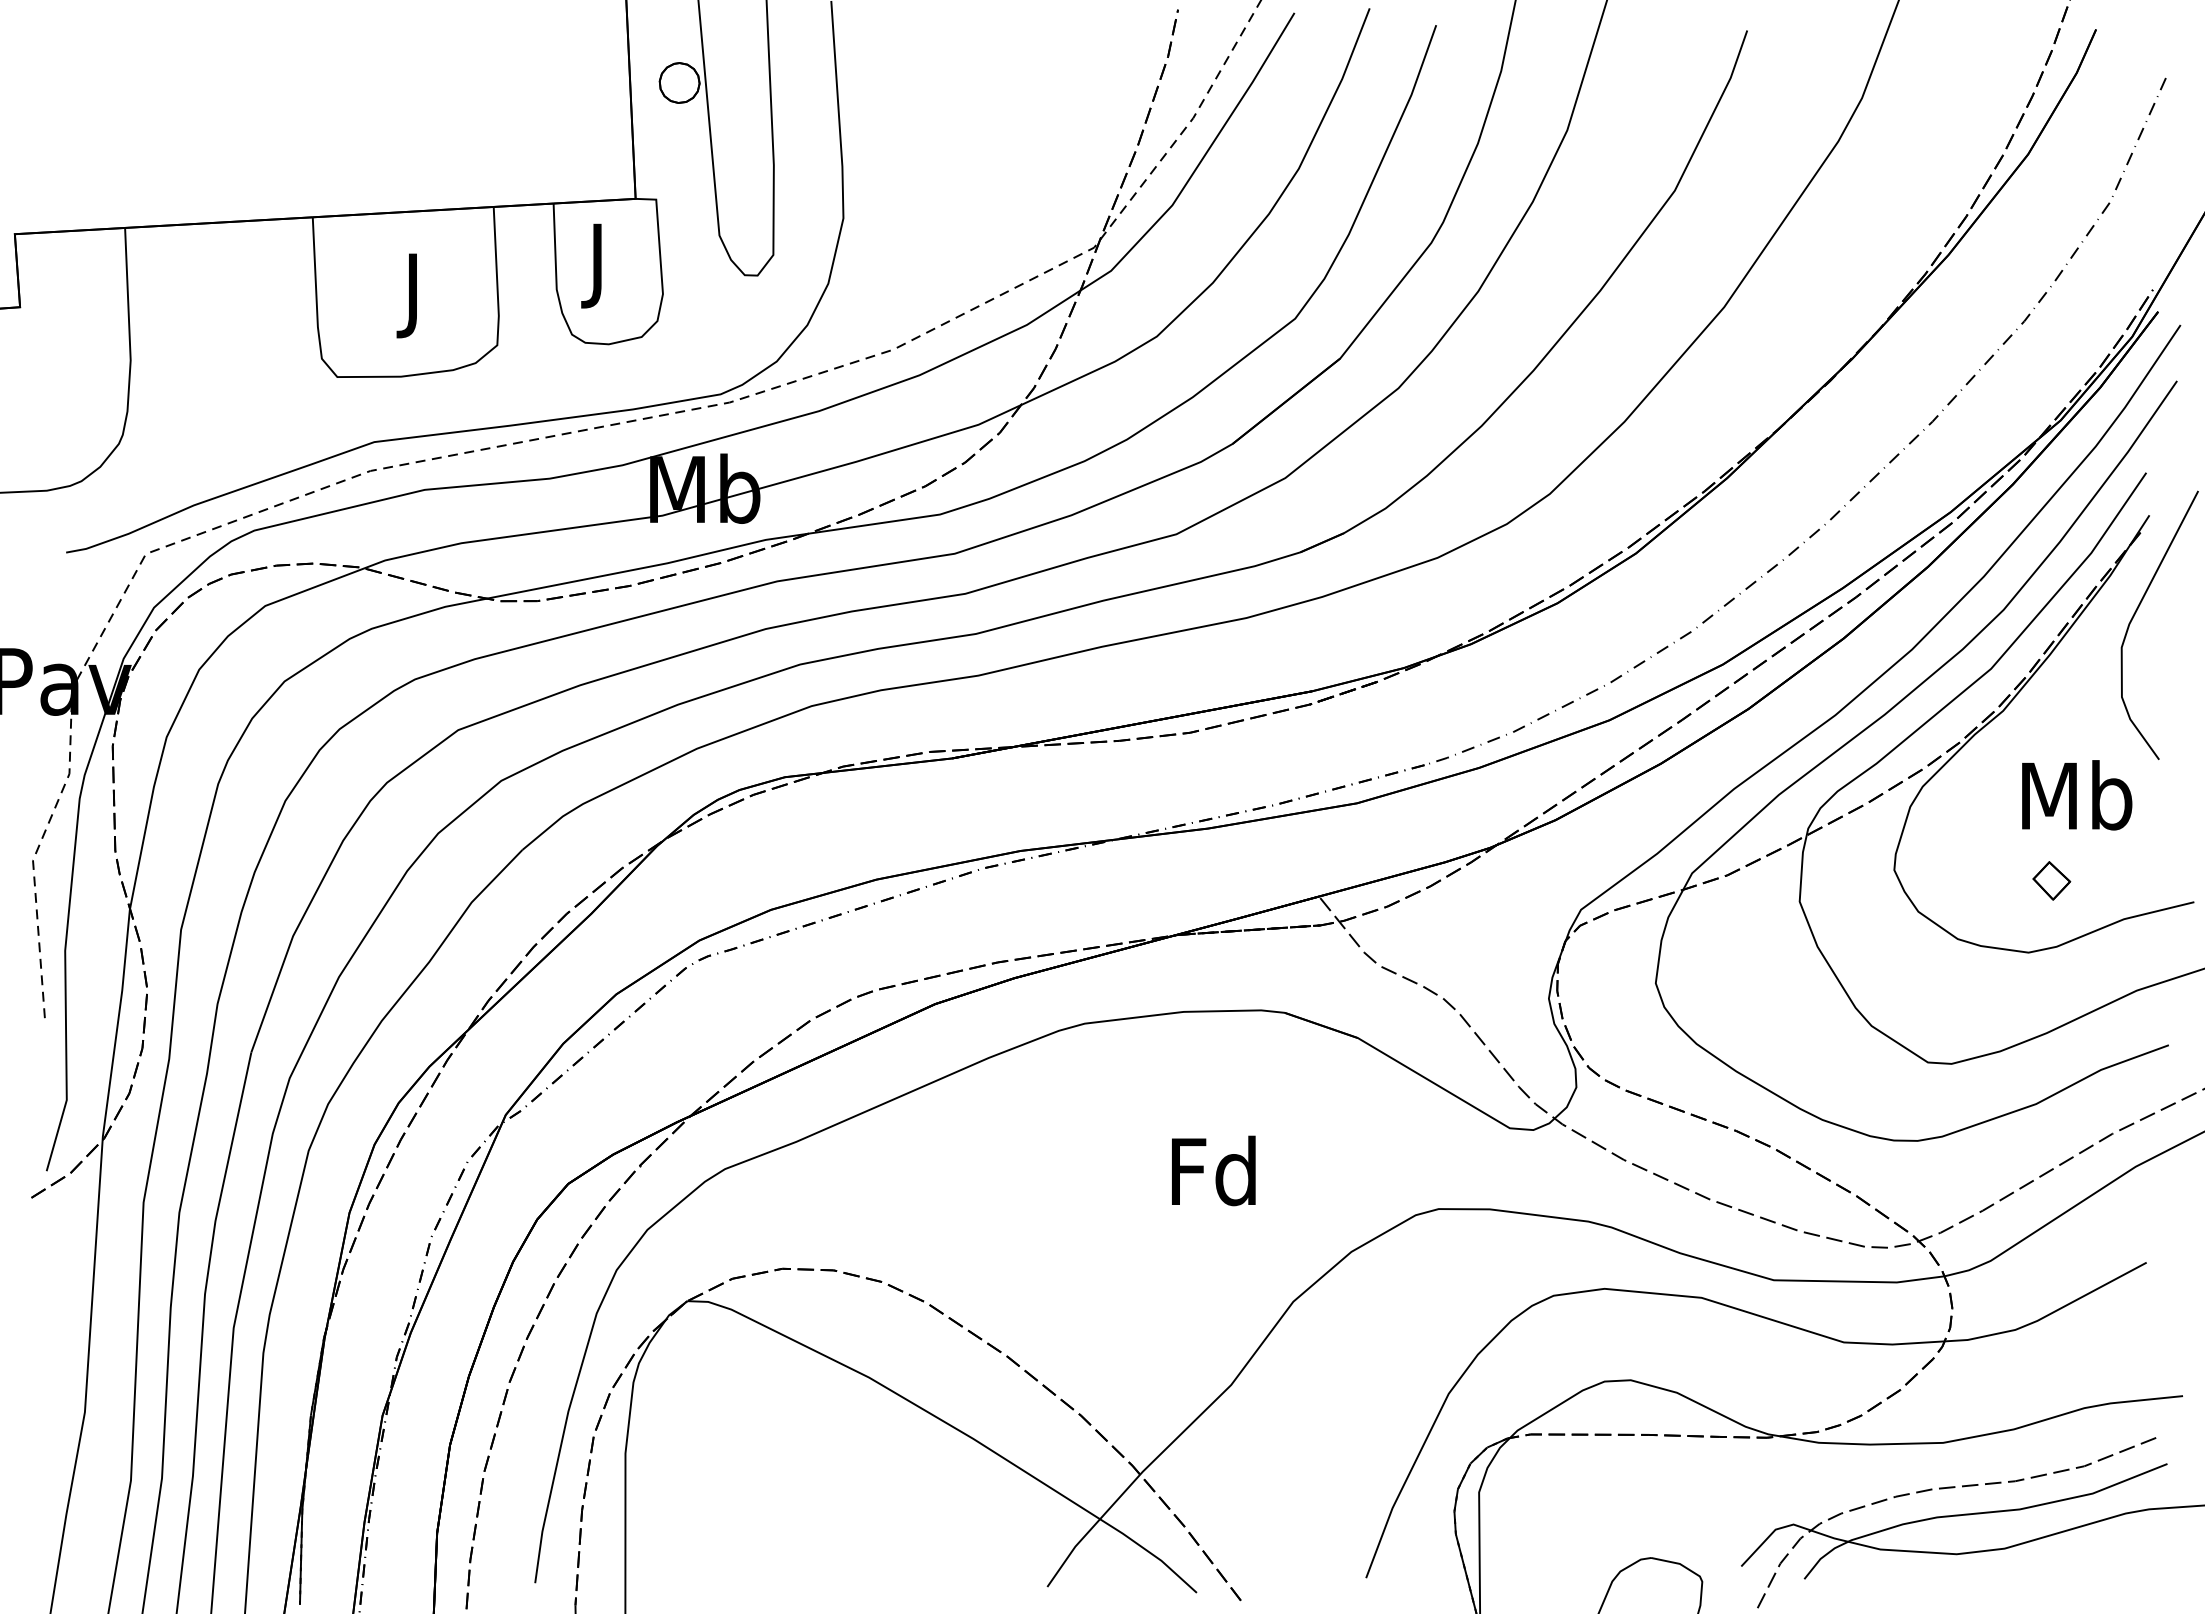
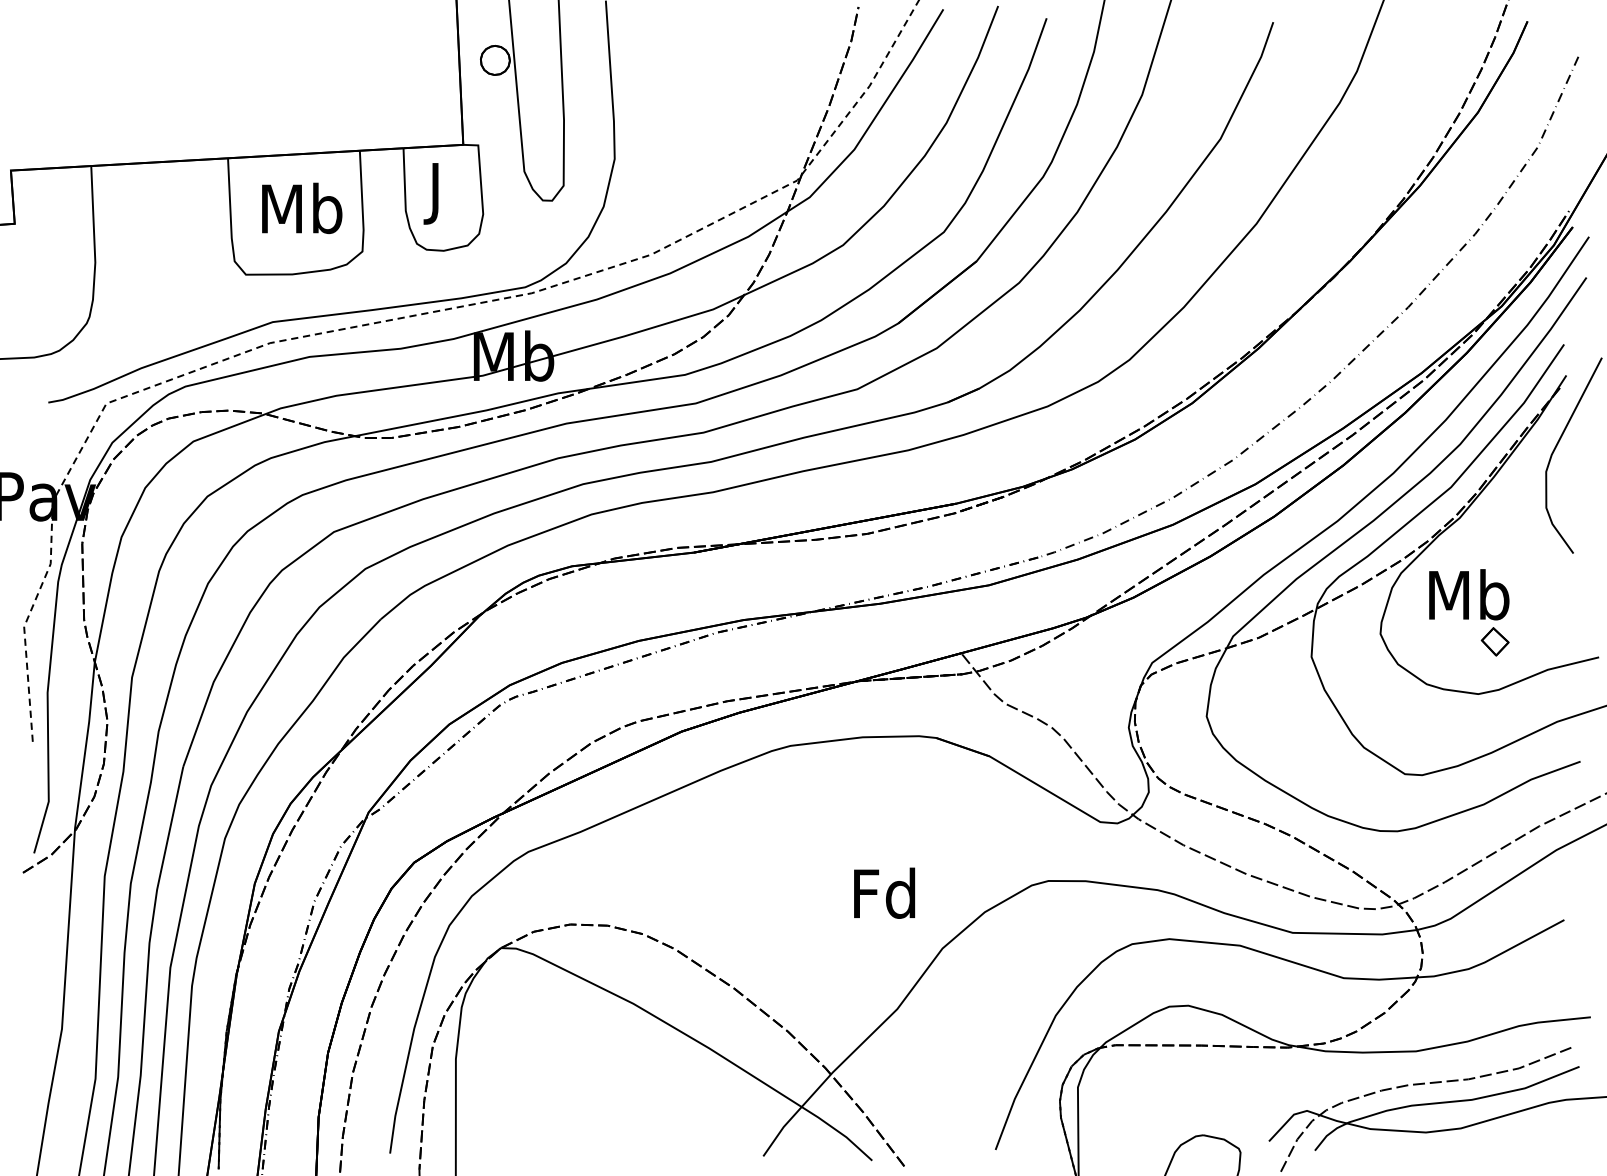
text: (414, 294) -> (302, 214), J -> Mb
text: (2077, 795) -> (1469, 594), moved
text: (1213, 1170) -> (884, 892), moved

